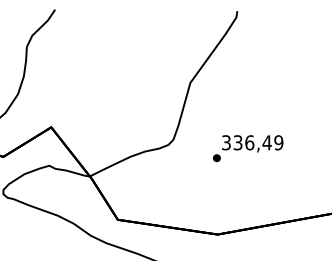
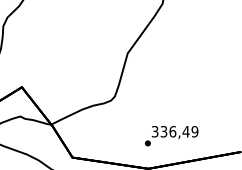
text: (248, 148) -> (171, 136), moved

